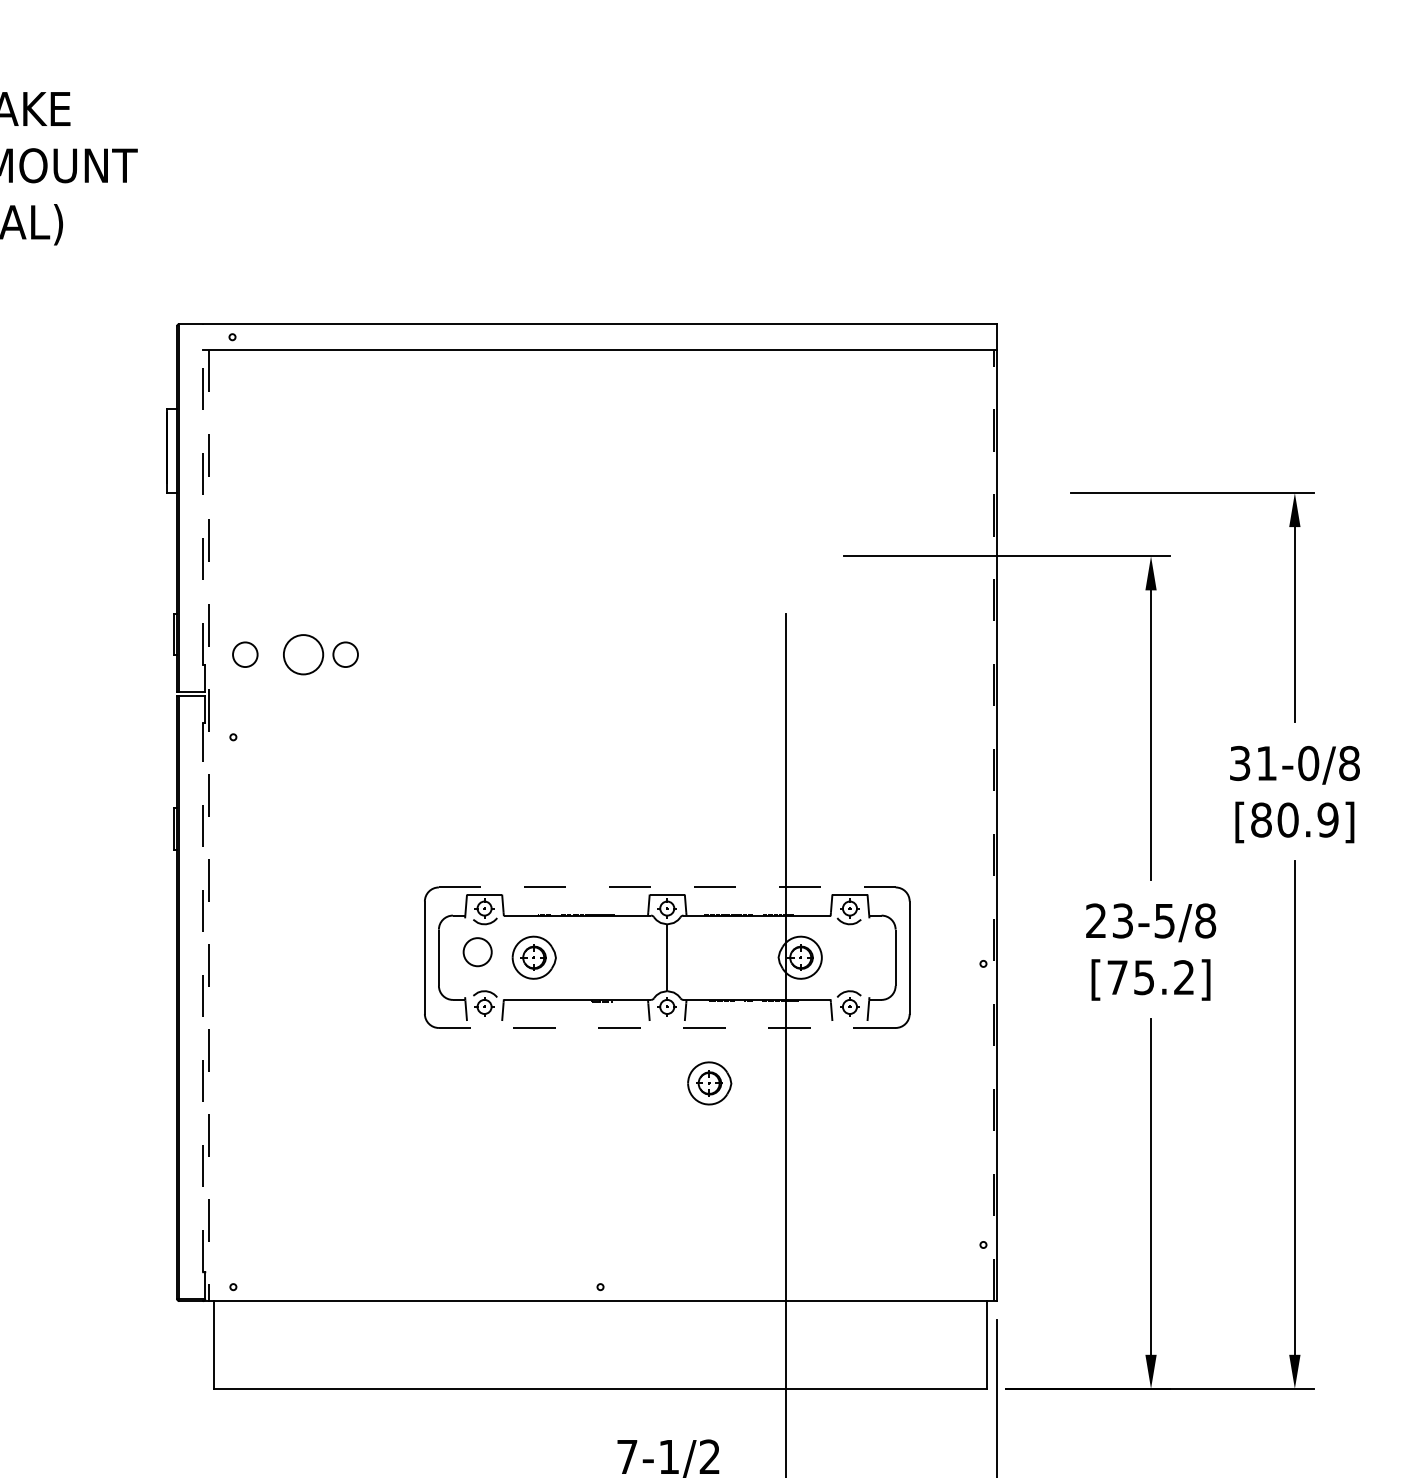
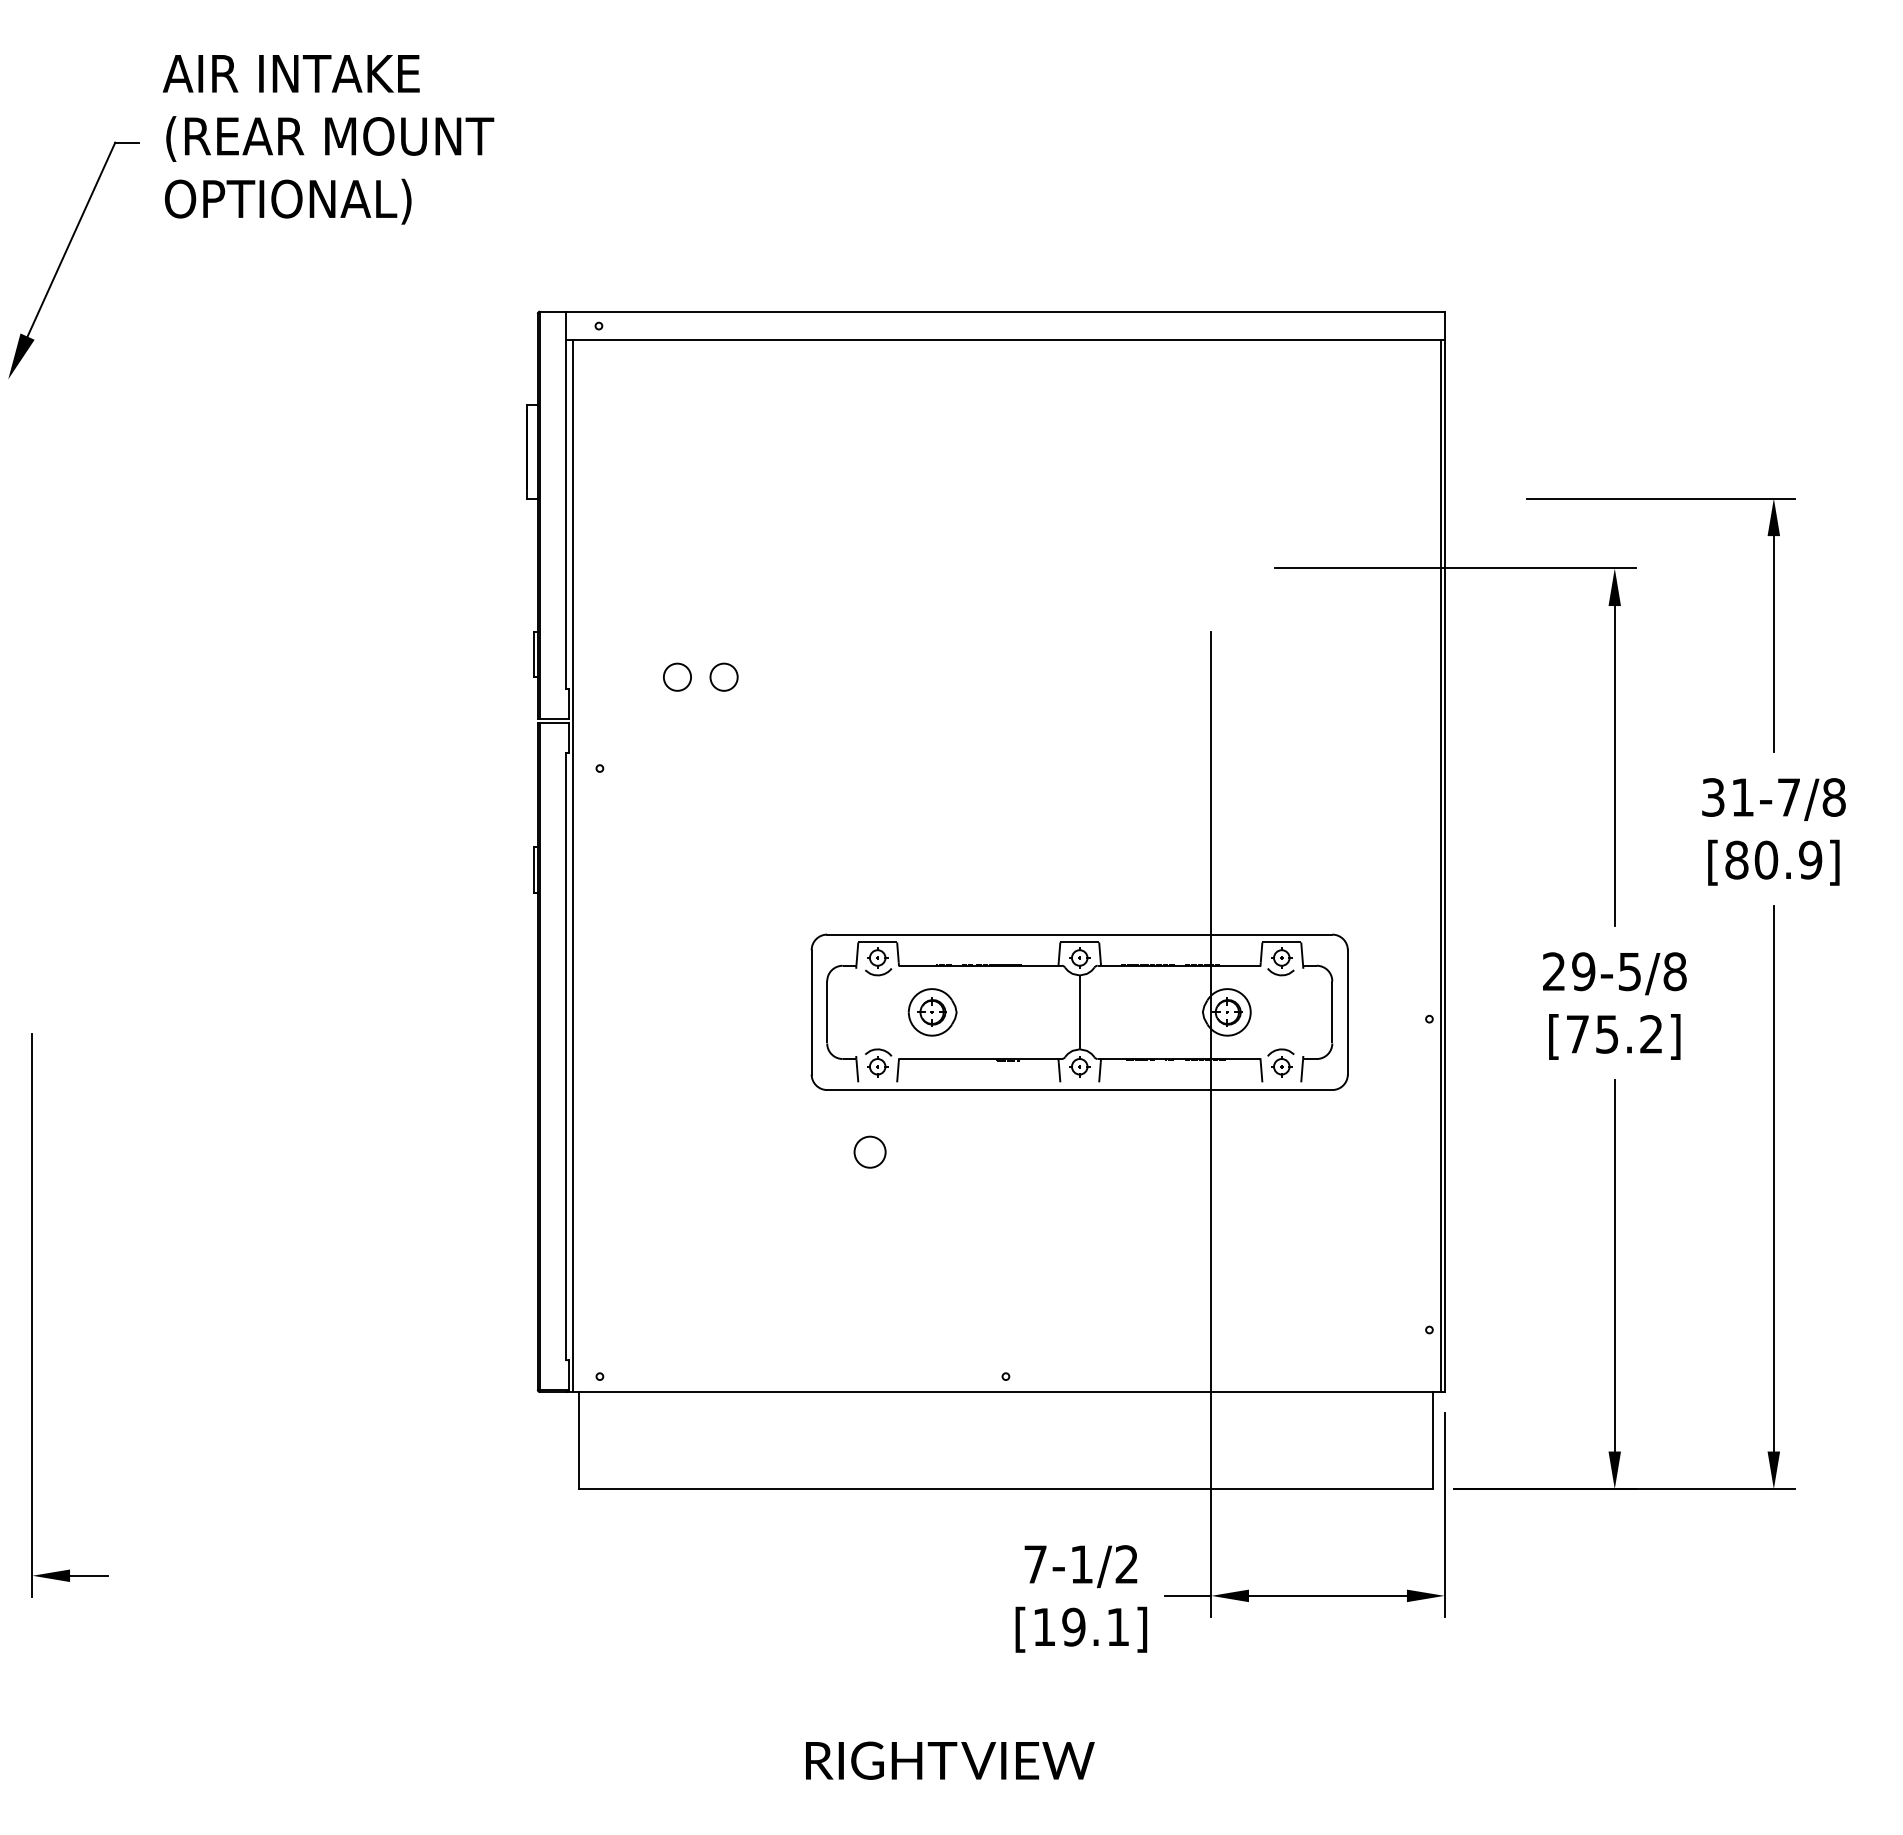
line: (203, 494) -> (566, 500), dashed -> solid
circle: (244, 654) -> (612, 676), removed
circle: (303, 654) -> (677, 676), size x0.62
text: (1308, 763) -> (1788, 797), 31-0/8 -> 31-7/8
line: (993, 824) -> (1440, 865), dashed -> solid
line: (208, 825) -> (572, 866), dashed -> solid
line: (667, 887) -> (1079, 934), dashed -> solid
text: (1122, 920) -> (1583, 971), 23-5/8 -> 29-5/8
circle: (477, 951) -> (869, 1151), moved
line: (203, 997) -> (566, 1056), dashed -> solid
line: (667, 1028) -> (1079, 1090), dashed -> solid
part: (709, 1083) -> (1126, 1151), removed

